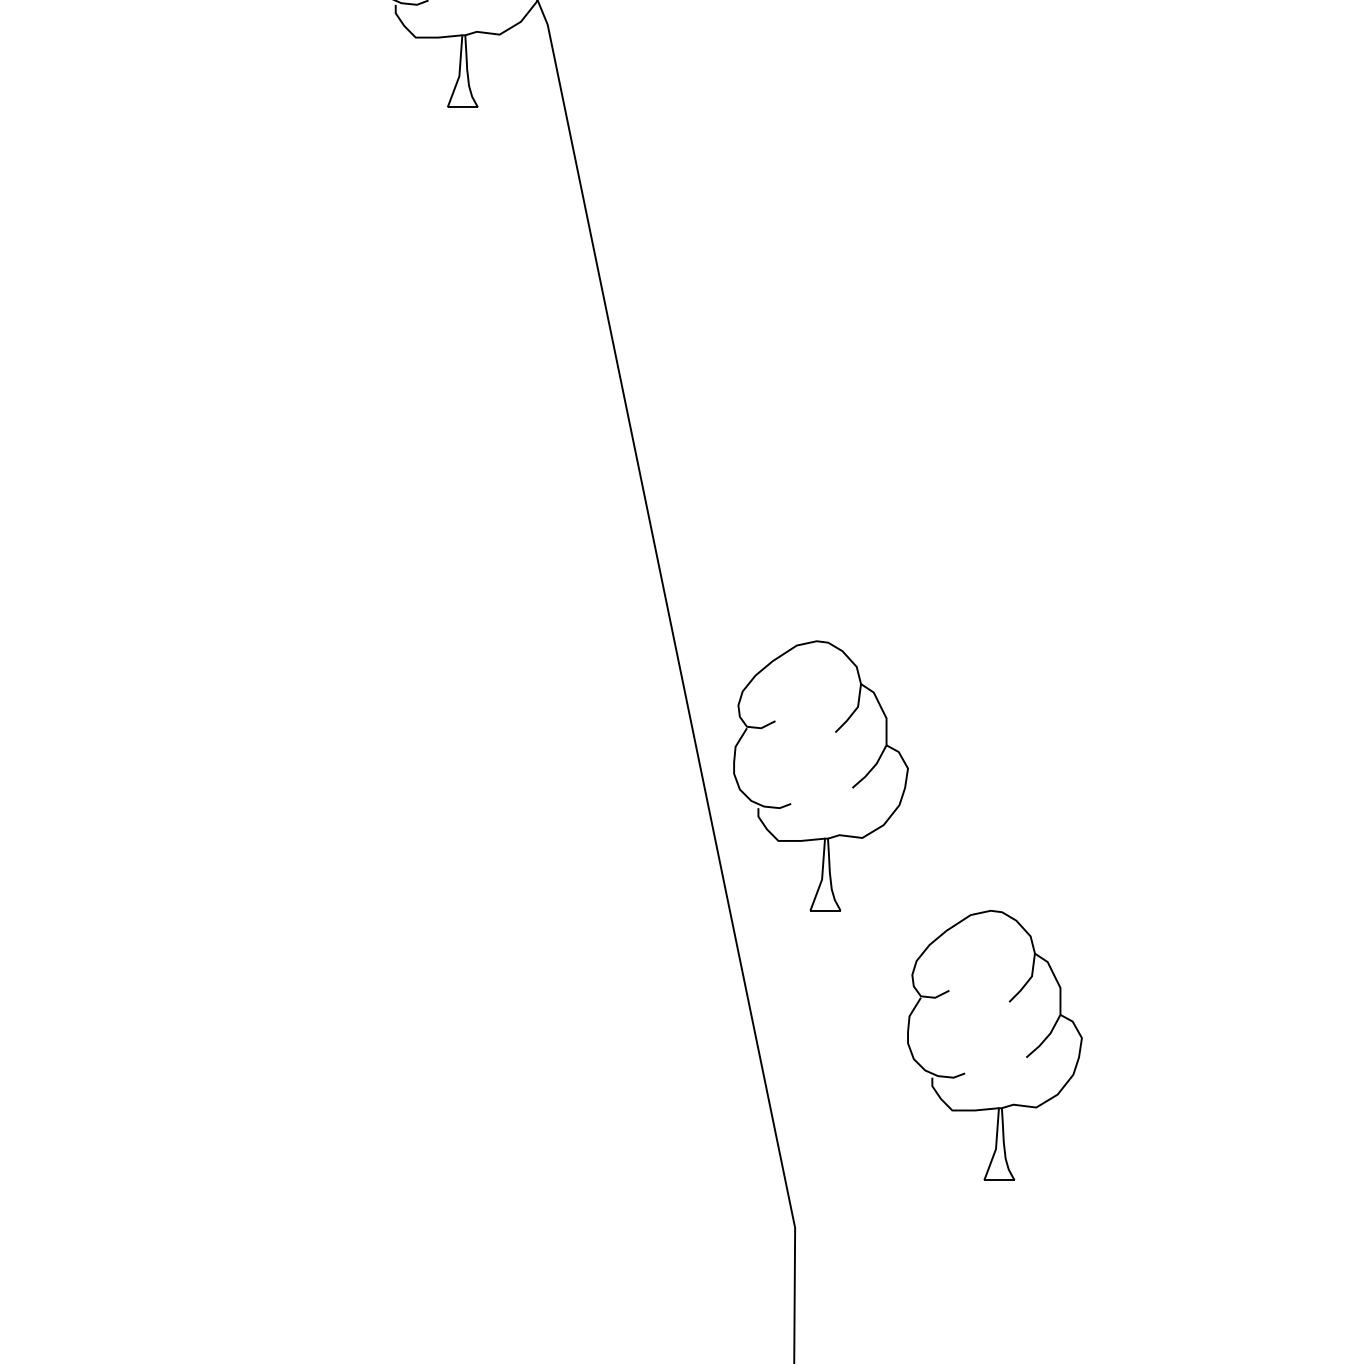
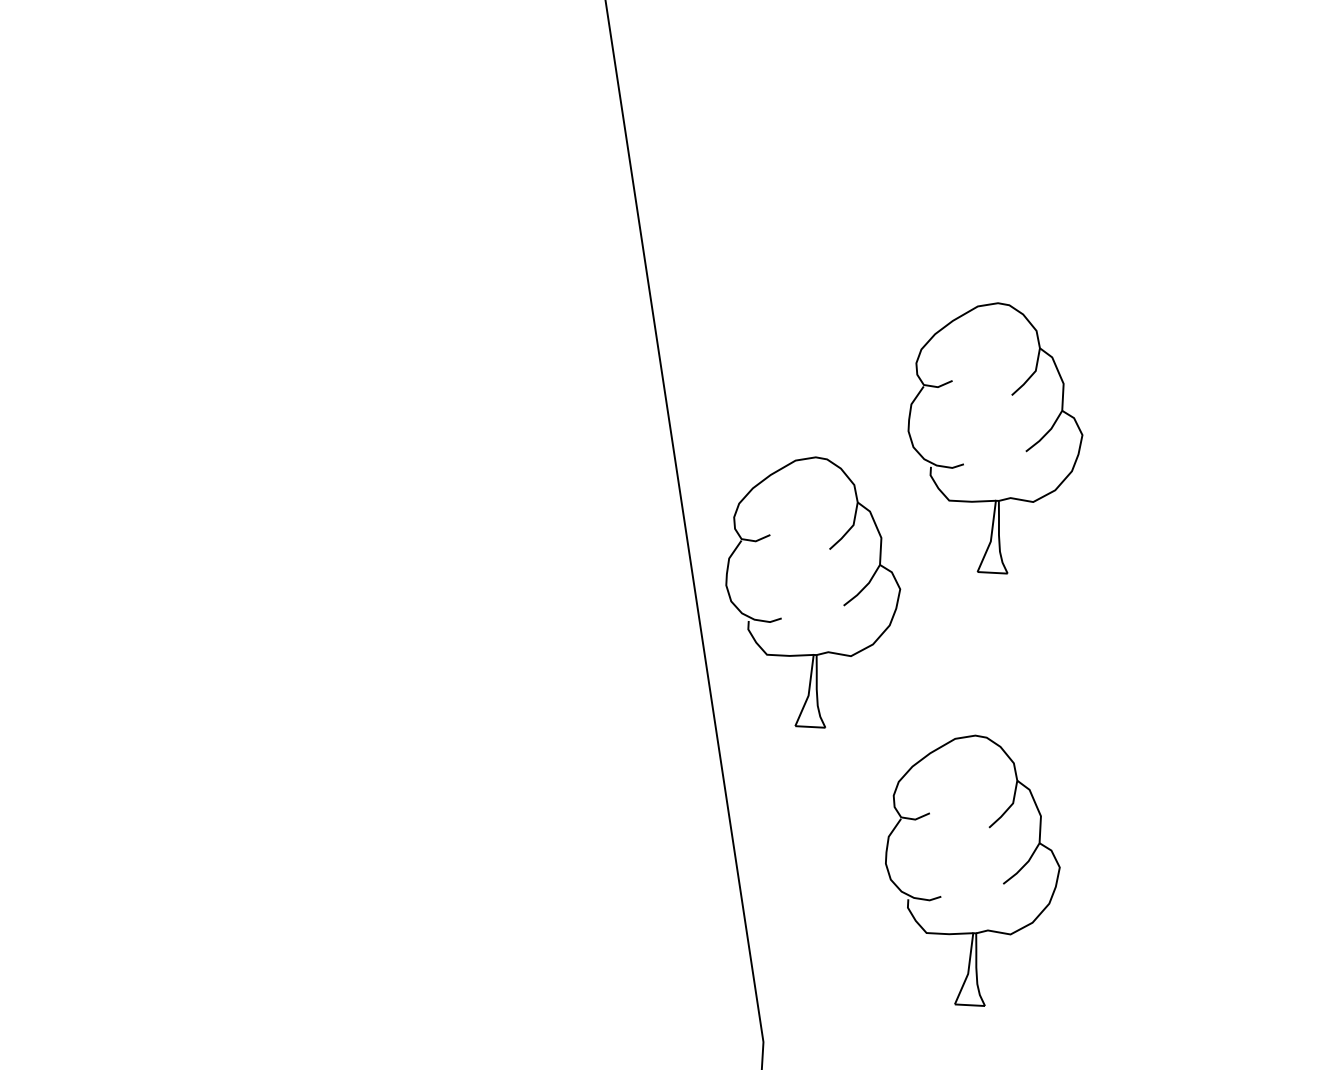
part: (1026, 623) -> (1026, 450), added

